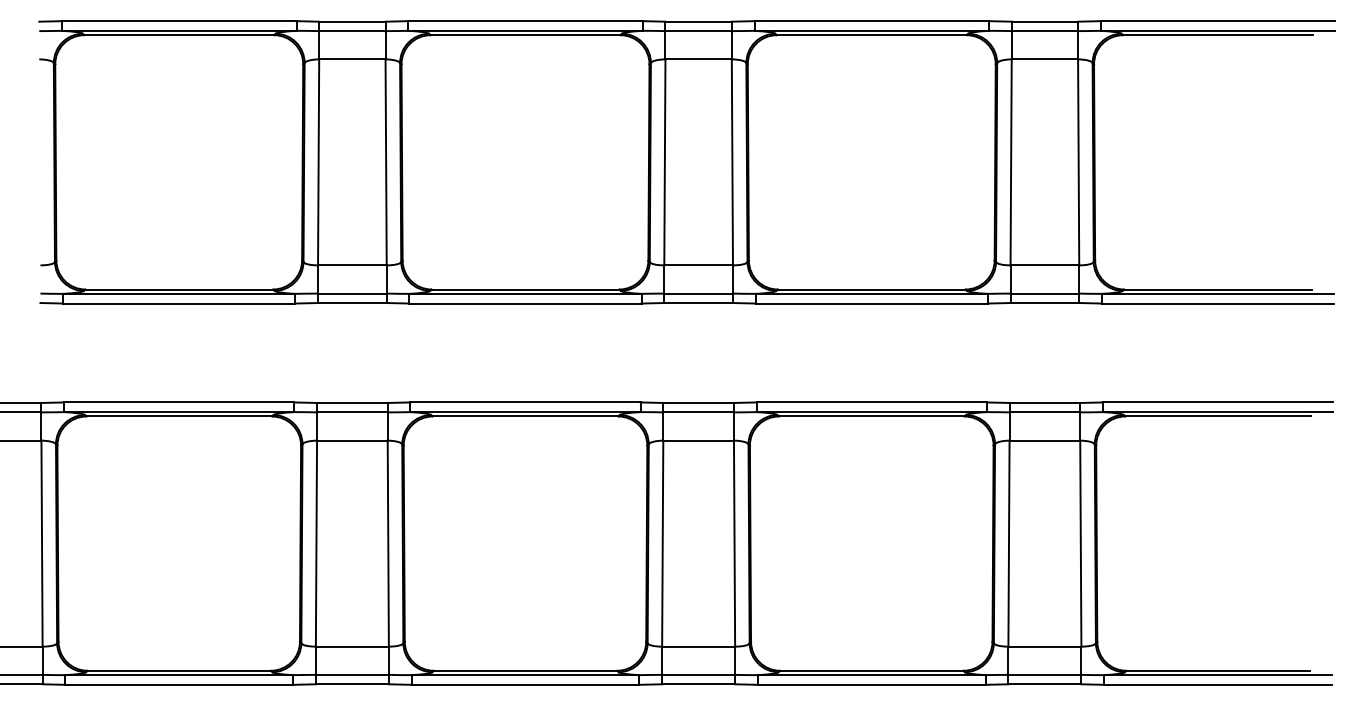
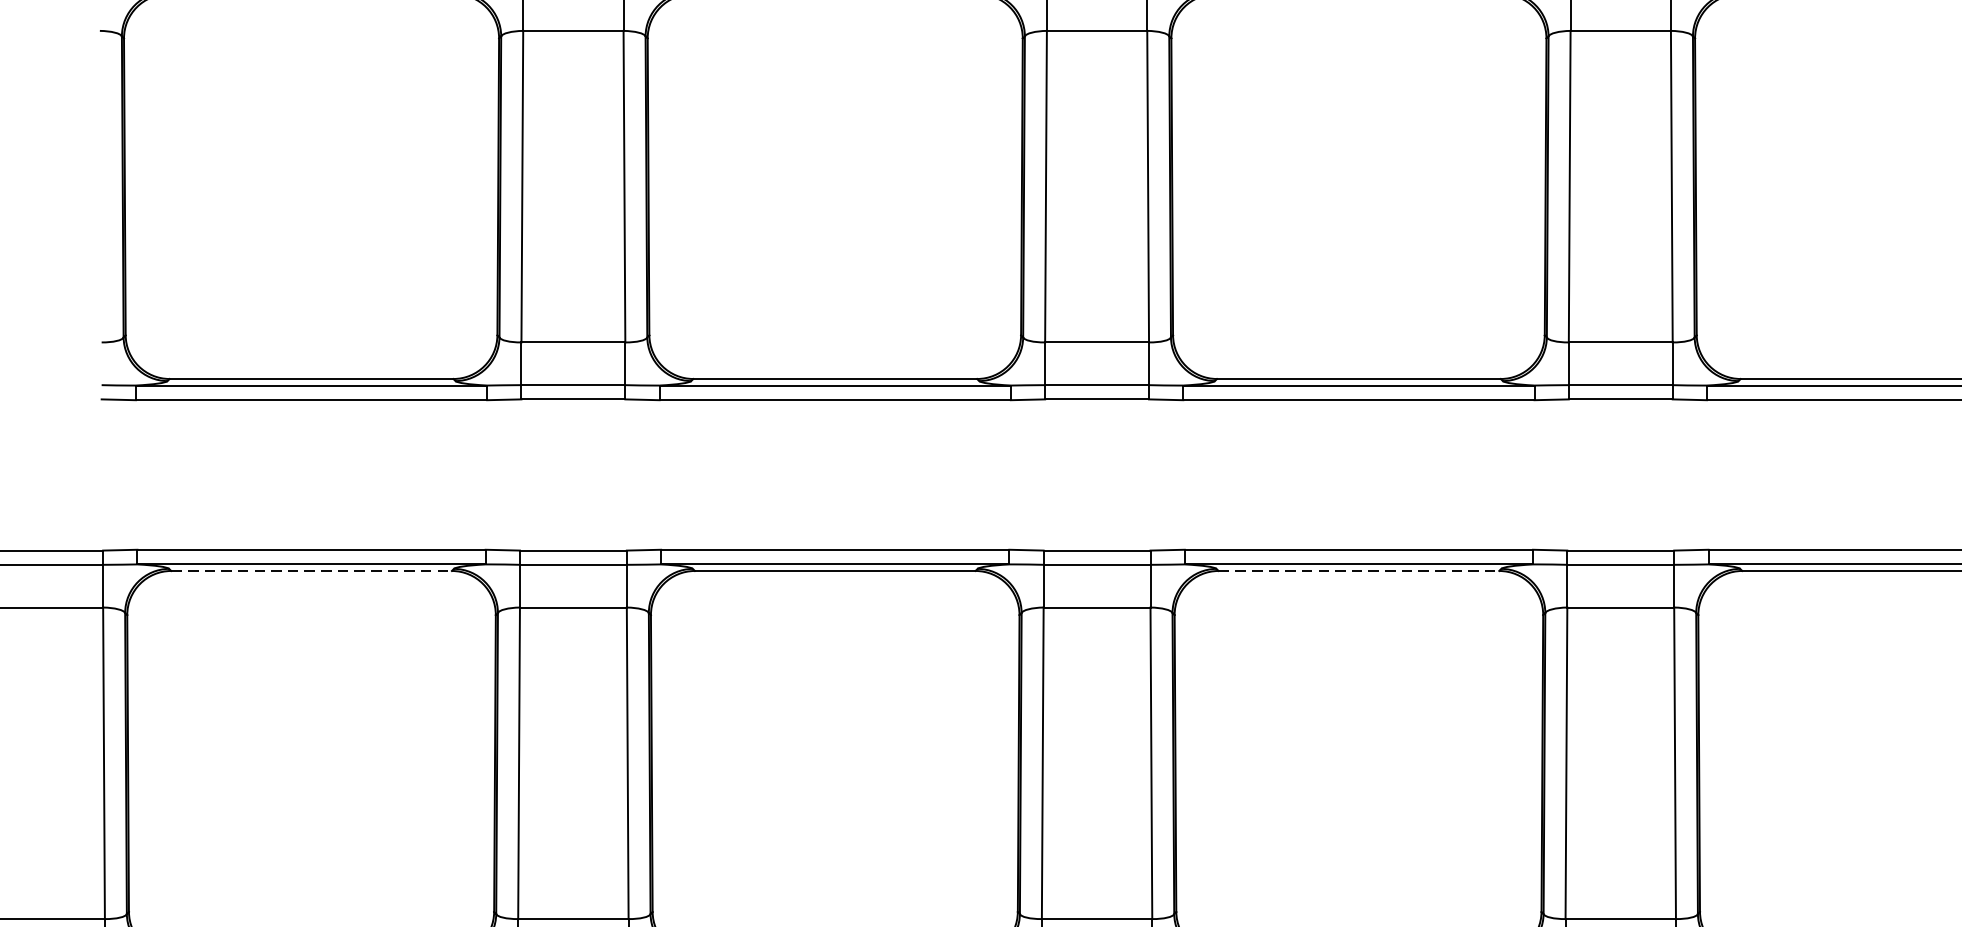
line: (179, 416) -> (311, 571), solid -> dashed
line: (871, 416) -> (1358, 571), solid -> dashed

